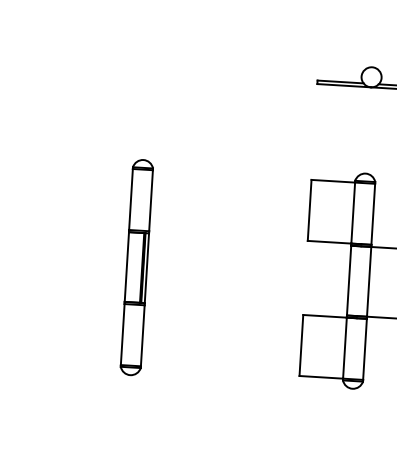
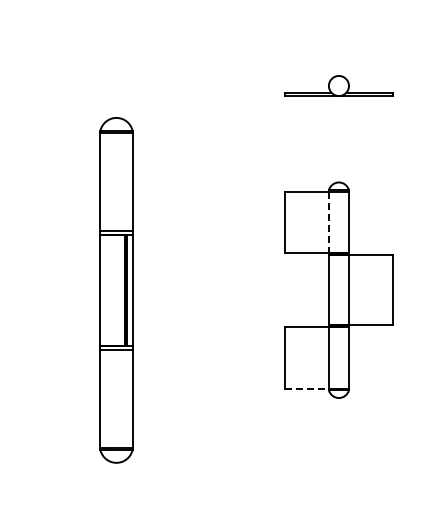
line: (352, 212) -> (328, 222), solid -> dashed
part: (136, 266) -> (115, 289), size x1.6
line: (321, 377) -> (307, 388), solid -> dashed

